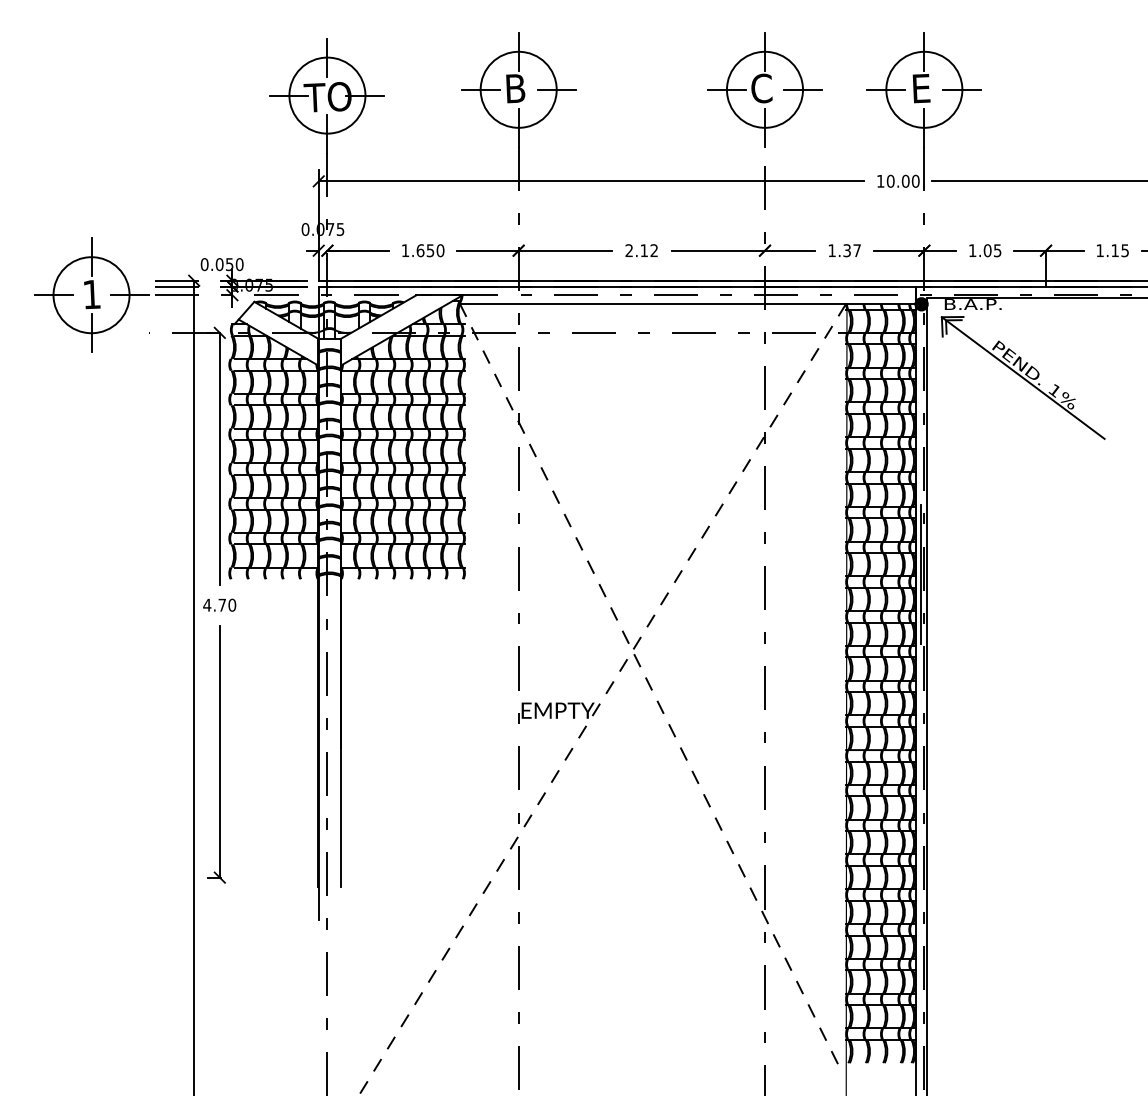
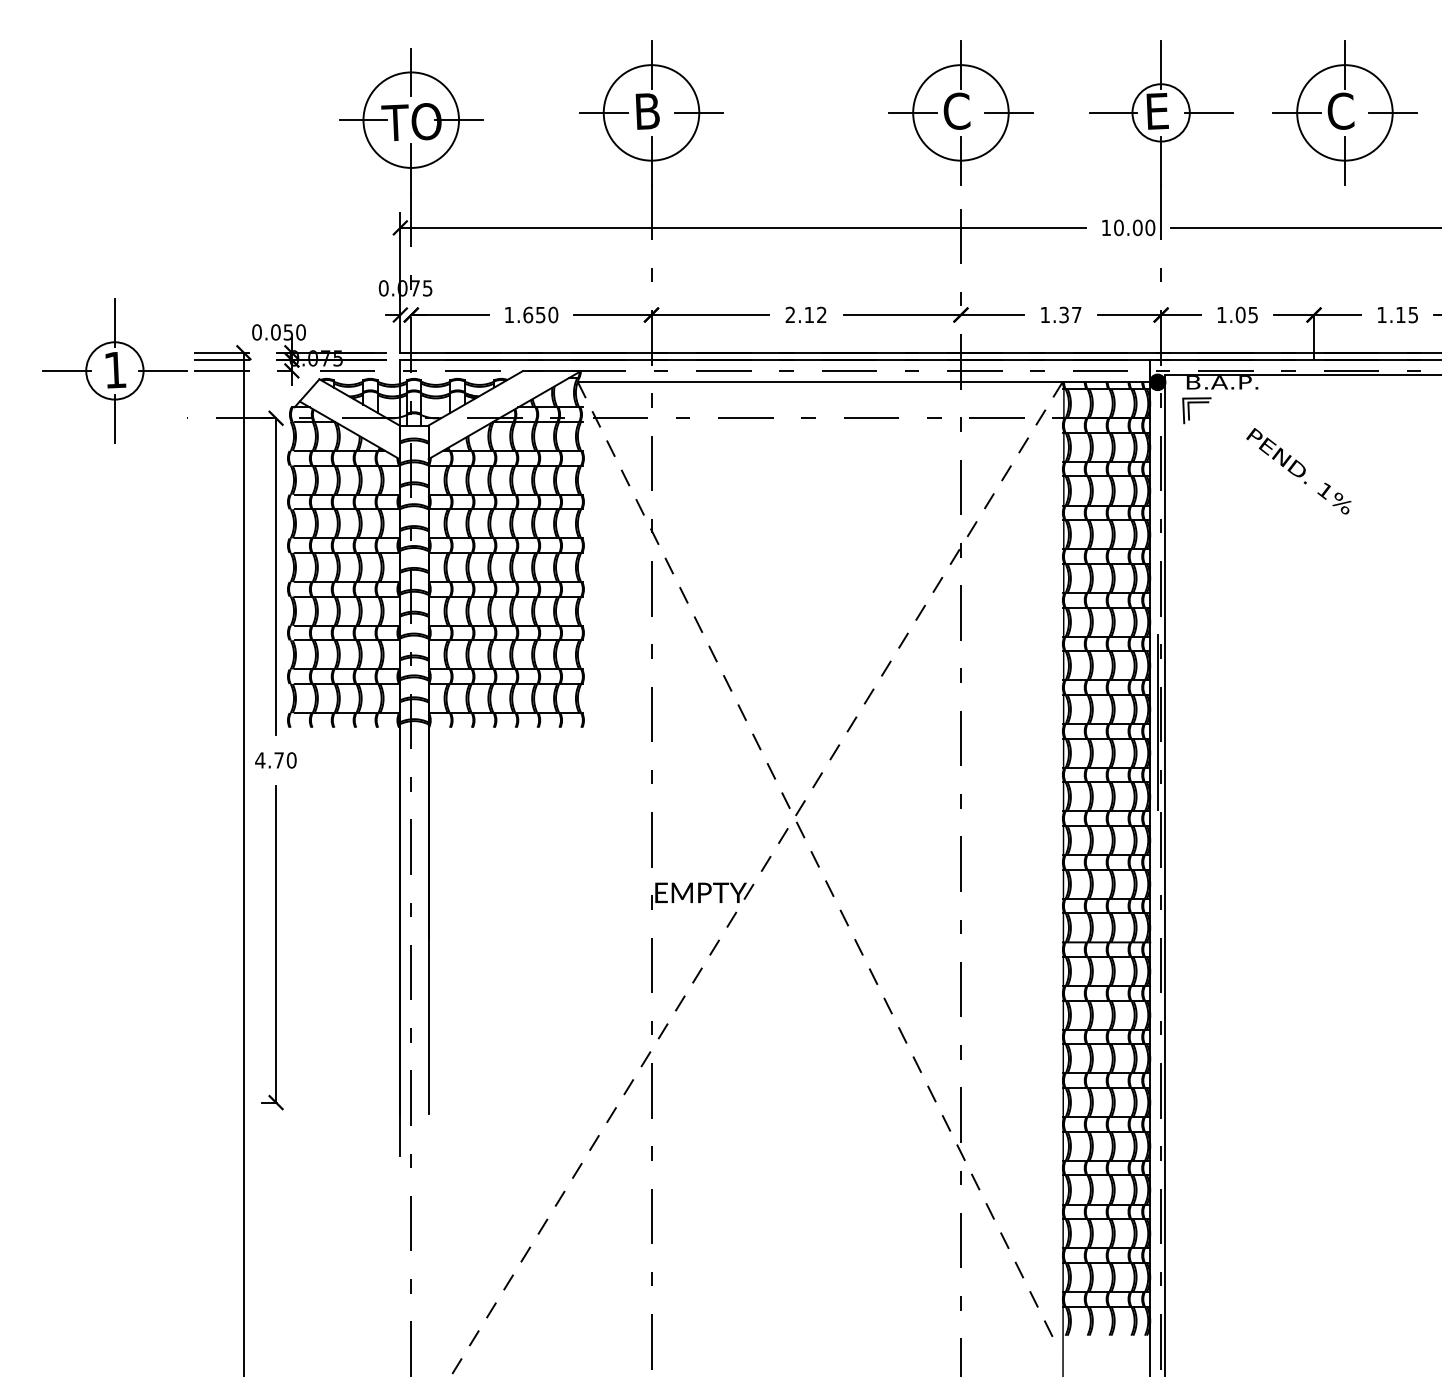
circle: (923, 89) -> (1160, 112), size x0.6
part: (1070, 89) -> (1344, 112), added
circle: (91, 294) -> (114, 370), size x0.6
line: (1023, 377) -> (1285, 474), removed

